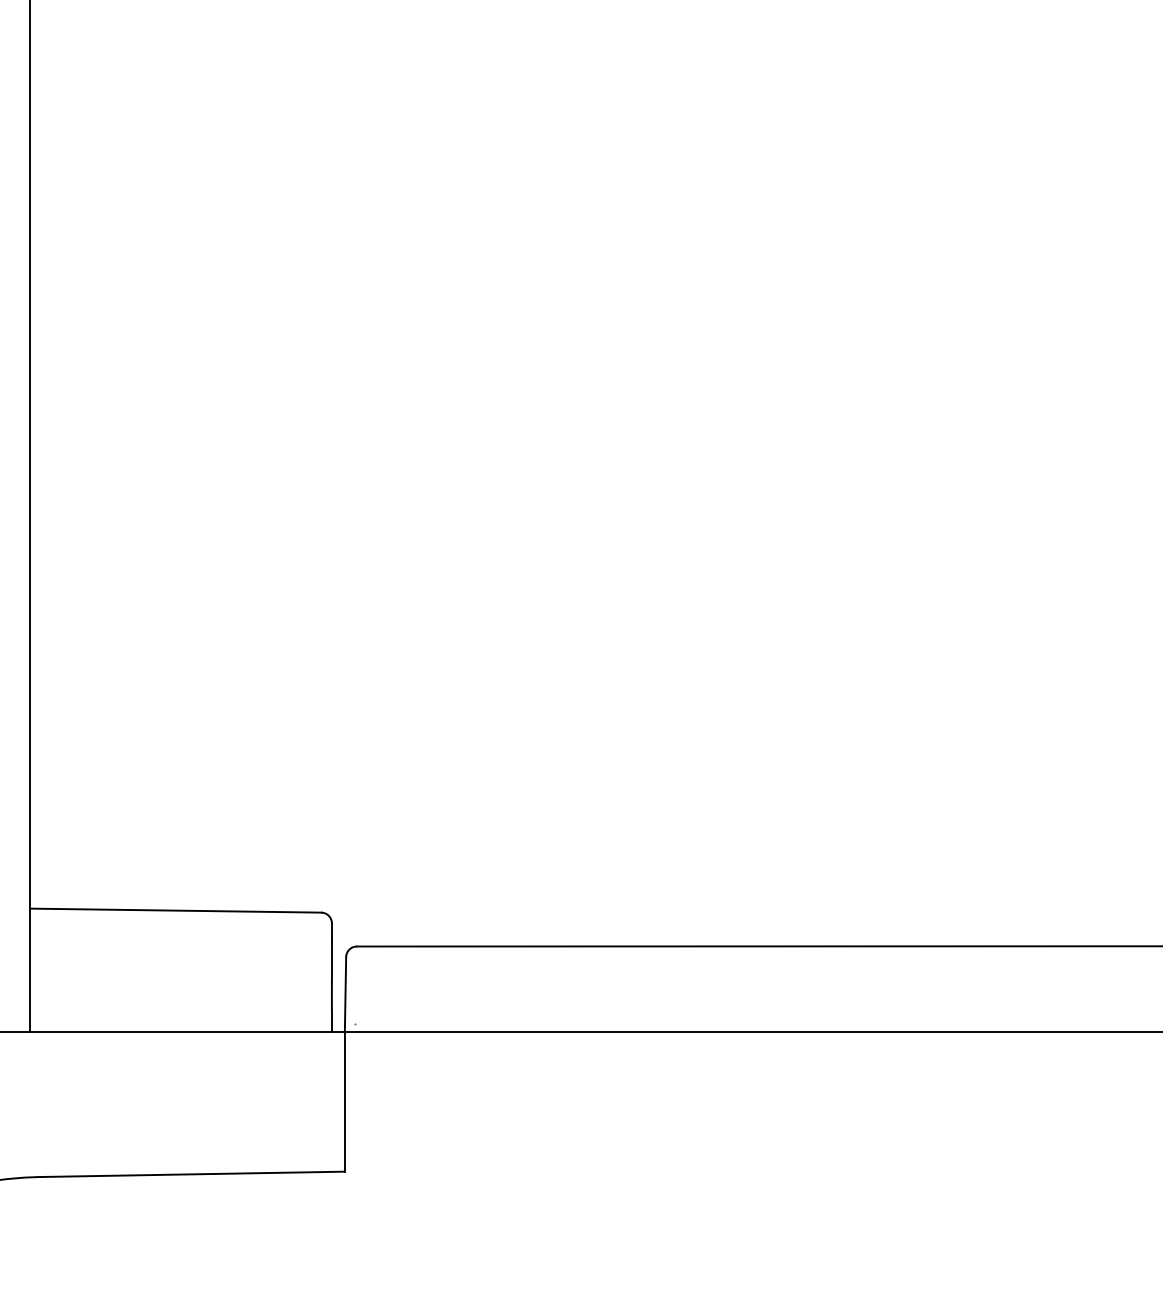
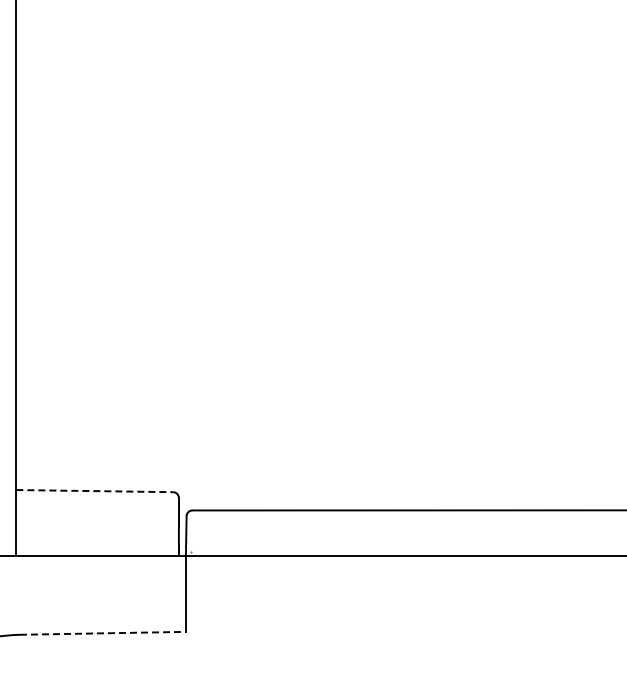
line: (177, 911) -> (95, 491), solid -> dashed
line: (190, 1174) -> (102, 633), solid -> dashed

